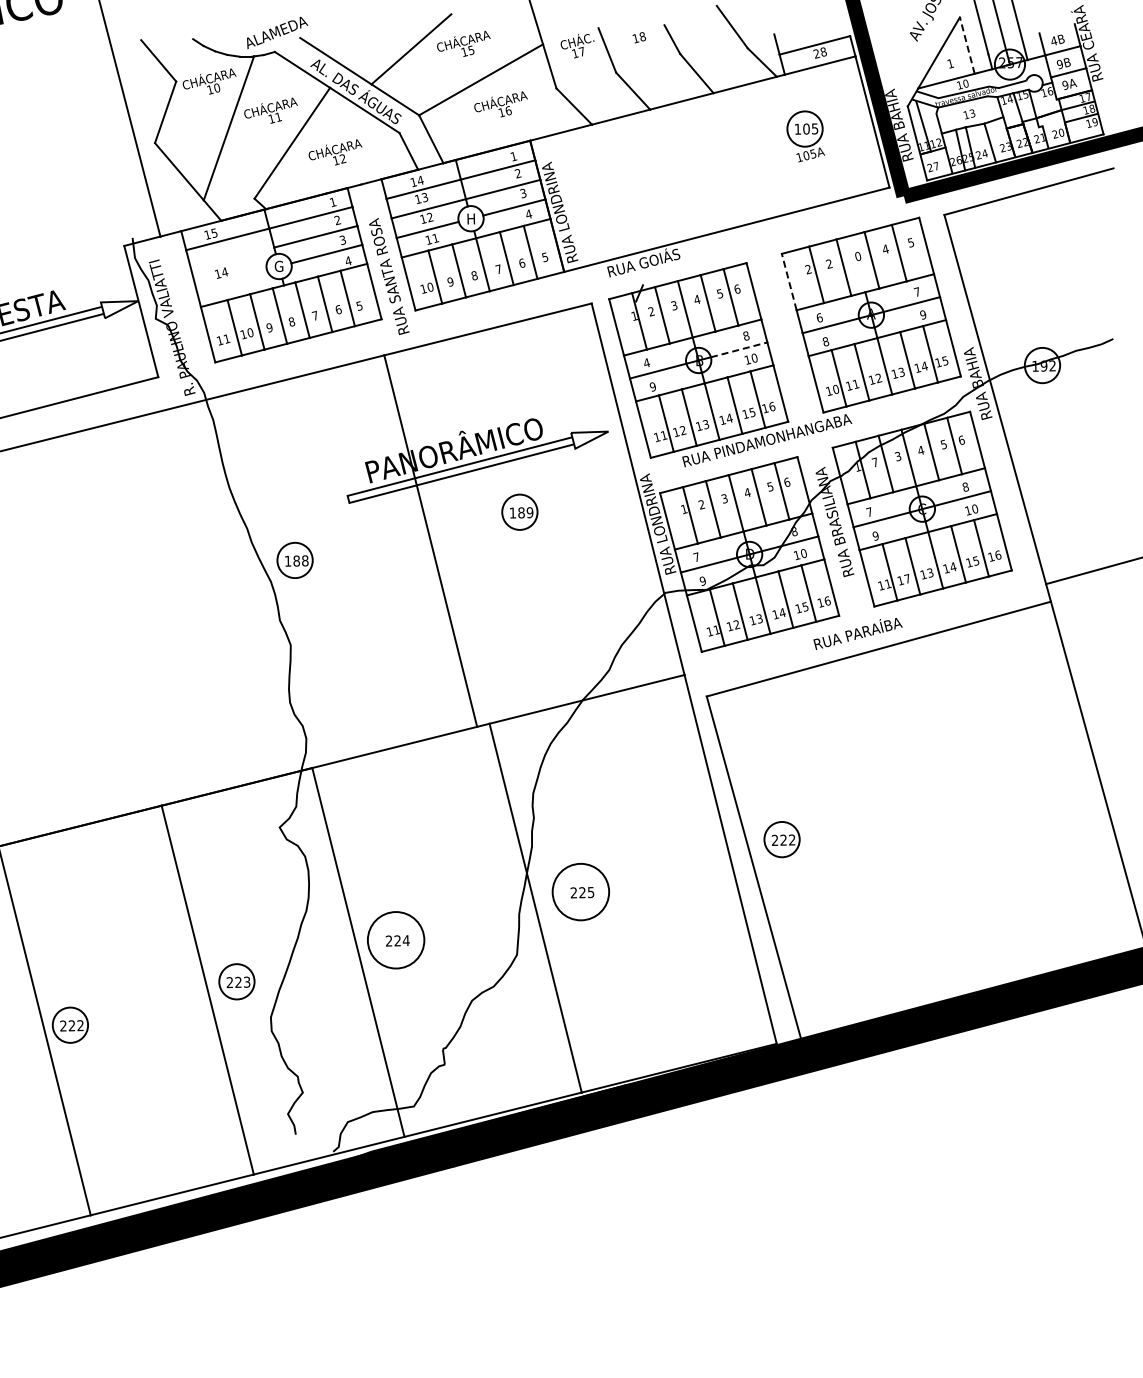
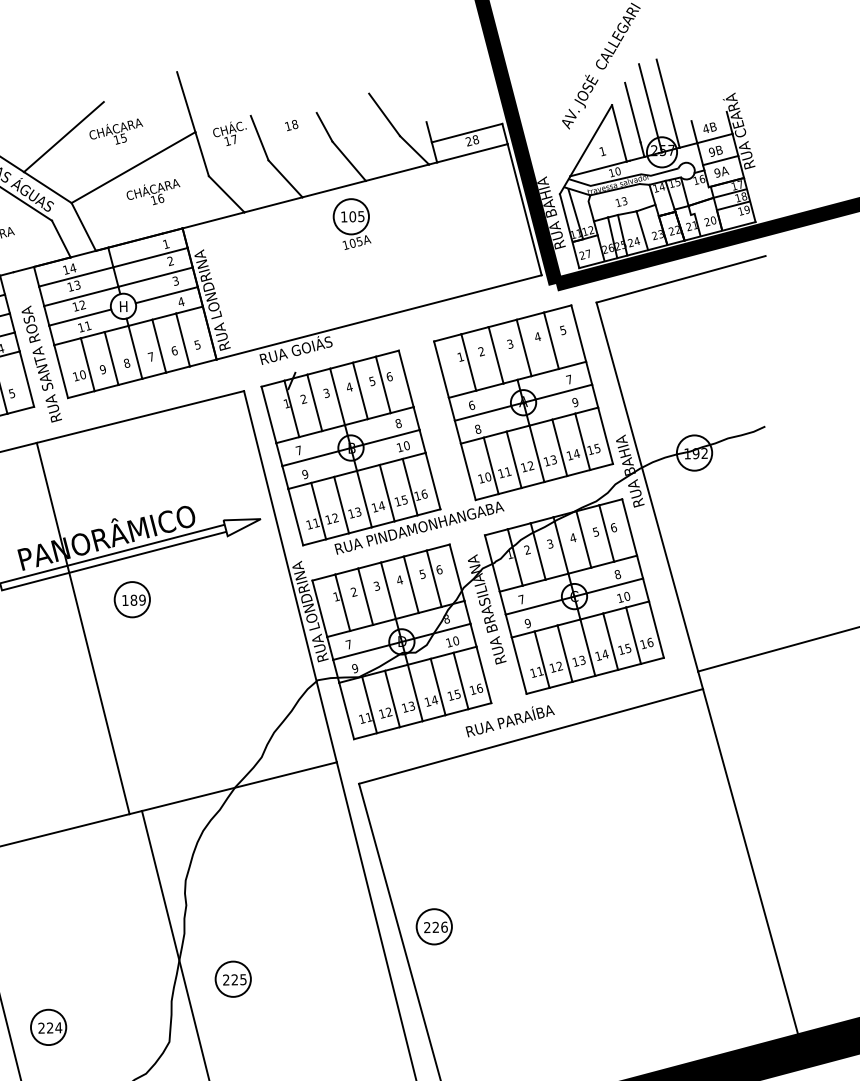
line: (967, 45) -> (619, 133), dashed -> solid
part: (805, 136) -> (351, 224), moved
text: (857, 256) -> (509, 344), 0 -> 3
text: (807, 269) -> (459, 357), 2 -> 1
line: (789, 281) -> (441, 369), dashed -> solid
line: (739, 349) -> (391, 437), dashed -> solid
text: (646, 362) -> (298, 450), 4 -> 7
text: (874, 462) -> (526, 549), 7 -> 2
part: (519, 511) -> (131, 598), moved
text: (907, 578) -> (559, 665), 17 -> 12
text: (792, 839) -> (444, 926), 222 -> 226
circle: (580, 891) -> (232, 978), size x0.62
circle: (395, 939) -> (48, 1026), size x0.62

